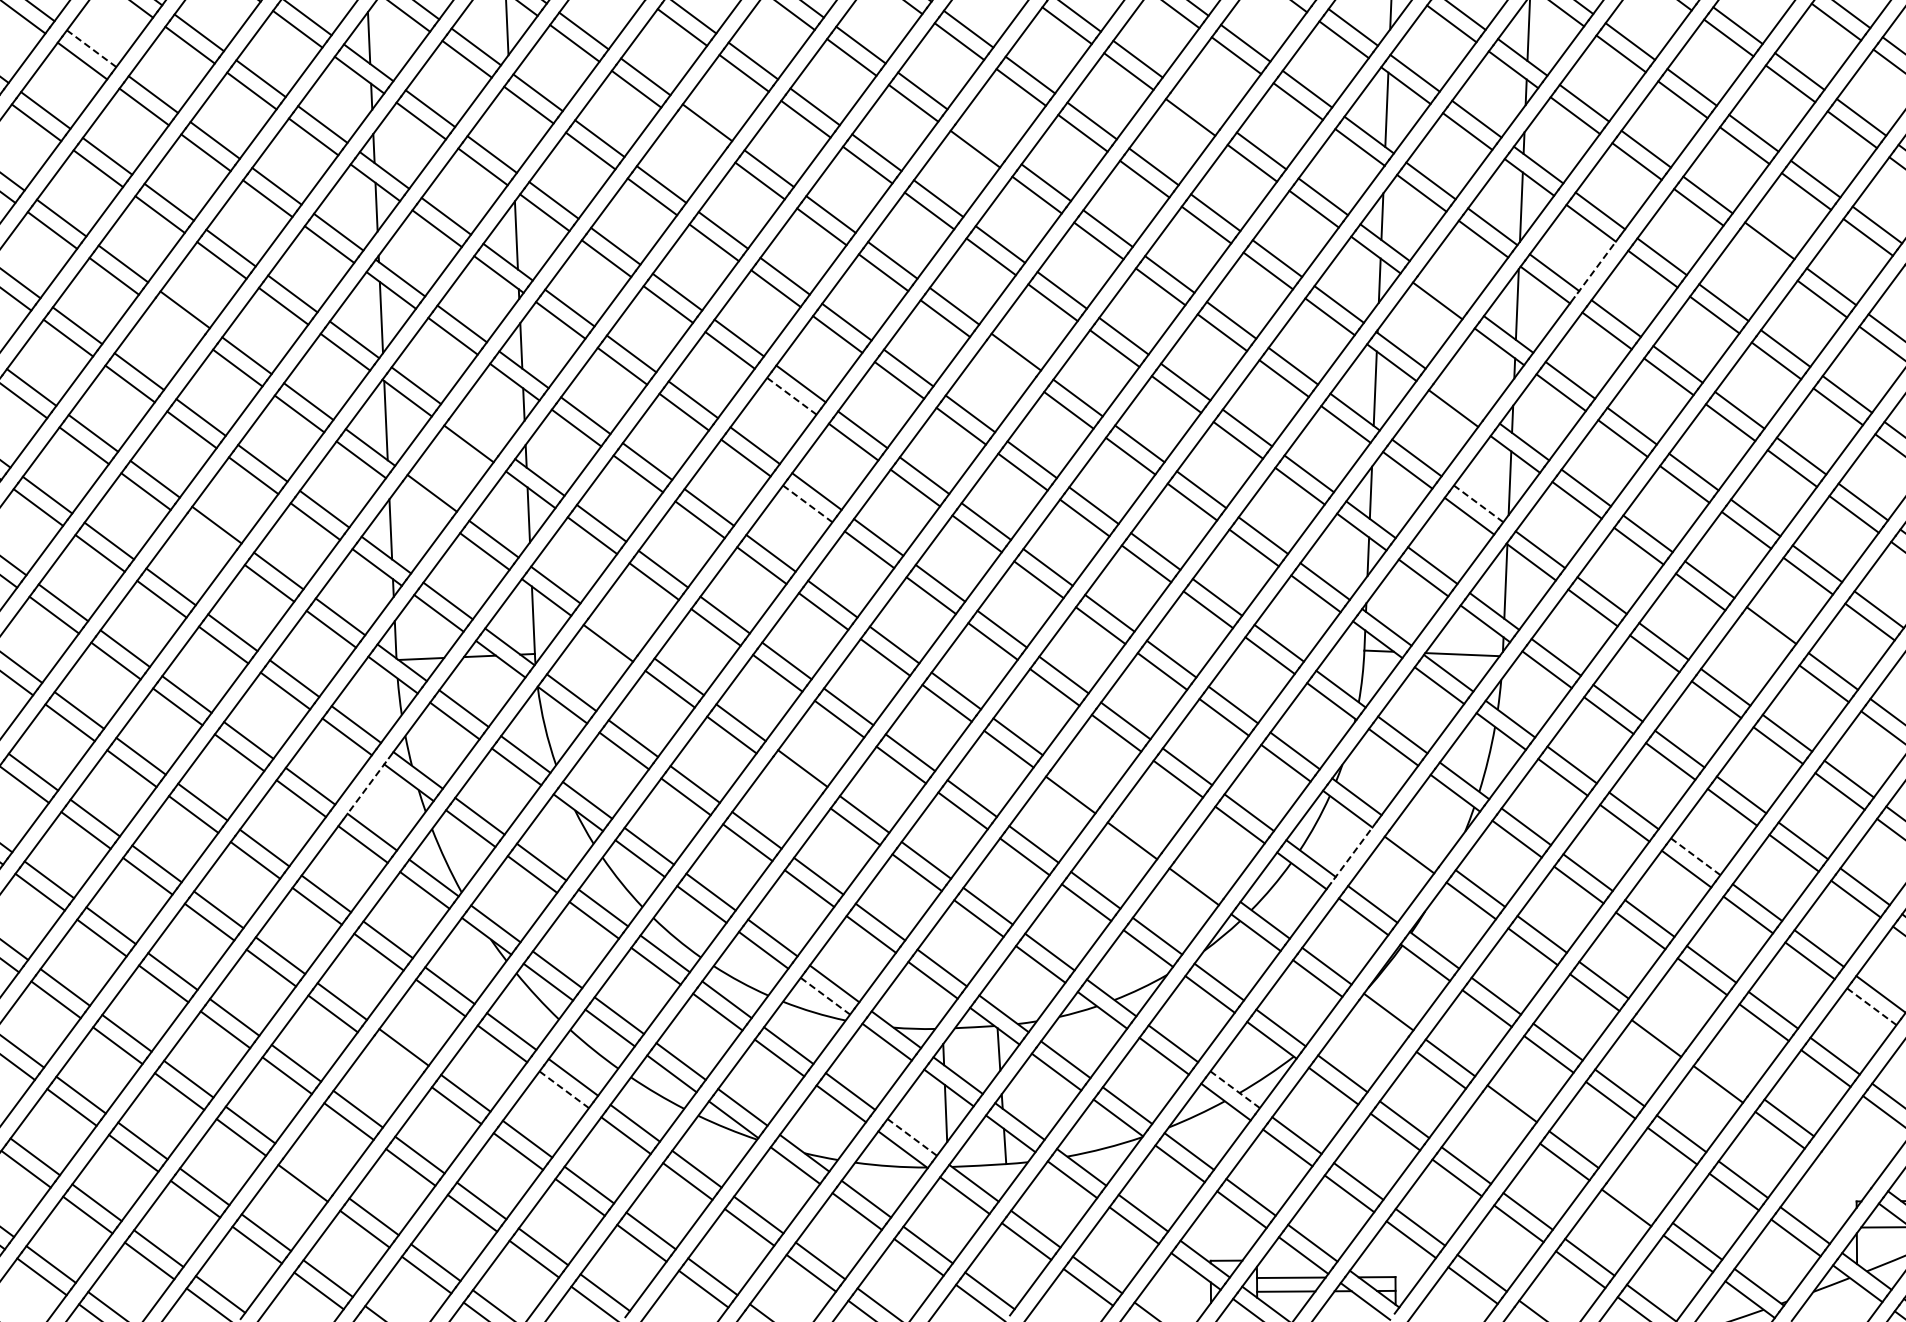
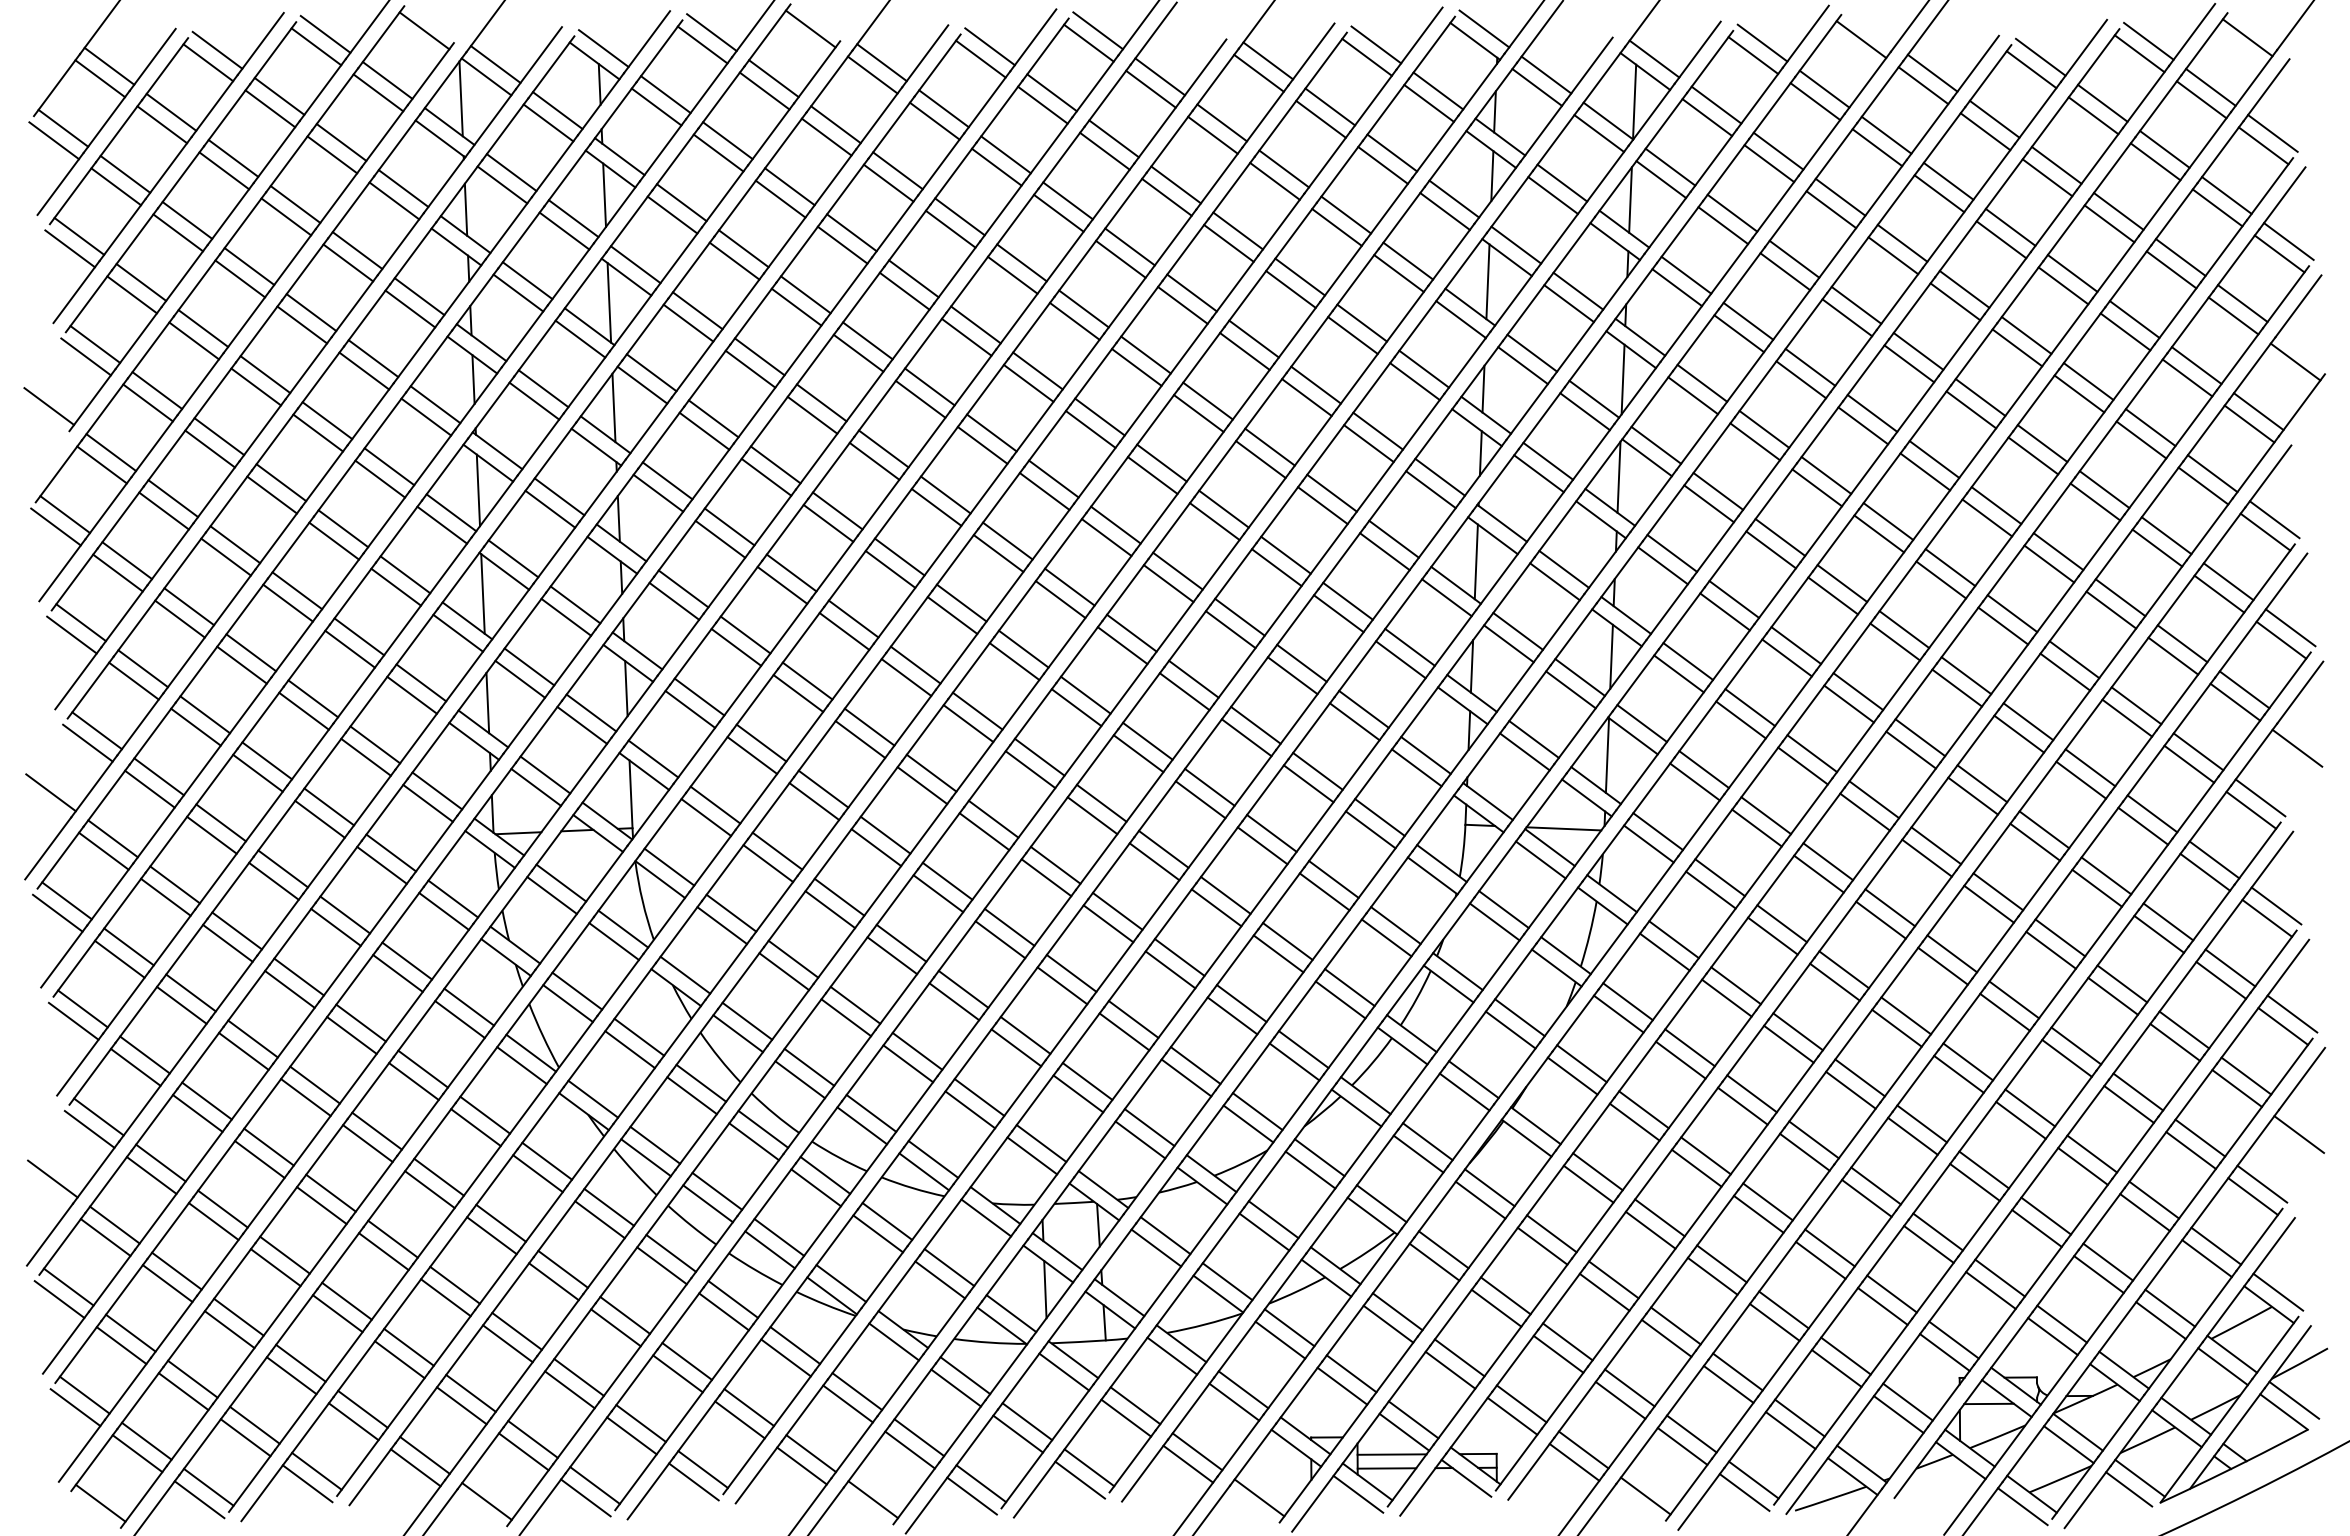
line: (91, 48) -> (187, 220), dashed -> solid
line: (1199, 104) -> (1299, 276), added
line: (511, 130) -> (609, 302), added
line: (698, 134) -> (796, 306), added
line: (984, 136) -> (1083, 308), added
line: (1760, 252) -> (1863, 425), added
line: (1597, 265) -> (1699, 438), dashed -> solid
line: (1447, 287) -> (1548, 460), added
line: (175, 321) -> (271, 494), added
line: (1006, 364) -> (1106, 537), added
line: (1462, 395) -> (1563, 568), added
line: (791, 396) -> (890, 569), dashed -> solid
line: (478, 431) -> (575, 604), added
line: (807, 503) -> (906, 677), dashed -> solid
line: (1479, 503) -> (1580, 677), dashed -> solid
line: (423, 504) -> (520, 678), added
line: (207, 536) -> (303, 710), added
line: (617, 630) -> (715, 804), added
line: (1761, 637) -> (1864, 811), added
line: (793, 780) -> (892, 955), added
line: (1079, 782) -> (1179, 957), added
line: (365, 788) -> (462, 963), dashed -> solid
line: (1141, 828) -> (1241, 1003), added
line: (1418, 842) -> (1519, 1017), added
line: (1354, 852) -> (1455, 1027), dashed -> solid
line: (1696, 856) -> (1798, 1031), dashed -> solid
line: (1203, 874) -> (1303, 1049), added
line: (825, 995) -> (924, 1171), dashed -> solid
line: (1871, 1006) -> (1974, 1182), dashed -> solid
line: (1379, 1023) -> (1480, 1199), added
line: (1665, 1025) -> (1767, 1201), added
line: (394, 1059) -> (491, 1235), added
line: (1726, 1071) -> (1829, 1247), added
line: (564, 1089) -> (662, 1265), dashed -> solid
line: (1235, 1089) -> (1335, 1265), dashed -> solid
line: (1502, 1115) -> (1604, 1291), added
line: (912, 1137) -> (1011, 1313), dashed -> solid
line: (1850, 1163) -> (1953, 1339), added
line: (311, 1170) -> (408, 1346), added
line: (1841, 1176) -> (1944, 1352), added
line: (1635, 1195) -> (1737, 1371), added

